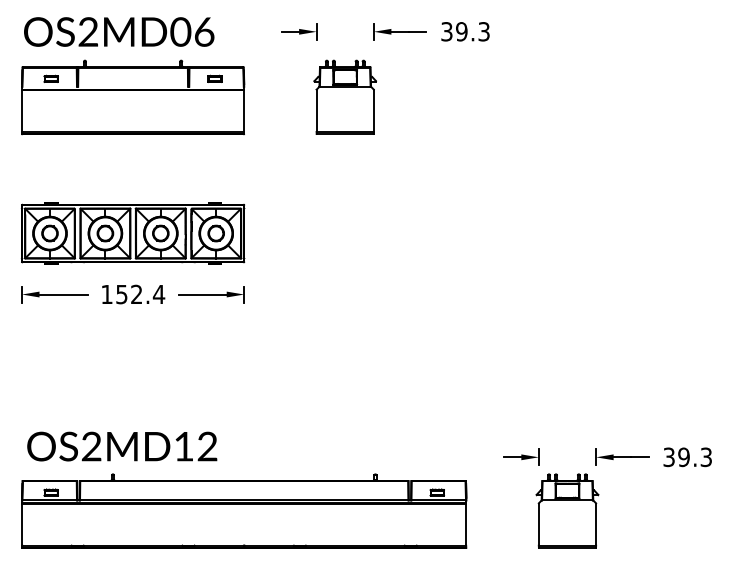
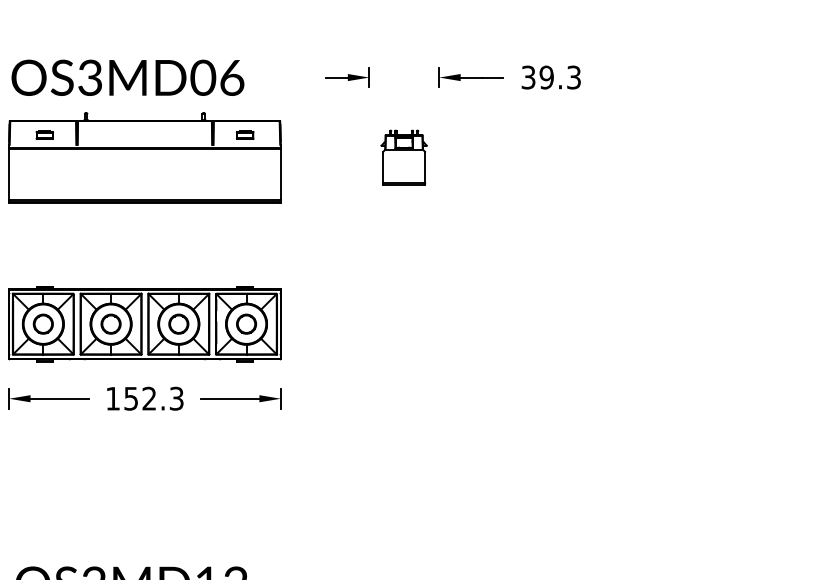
text: (87, 32) -> (89, 78), OS2MD06 -> OS3MD06
part: (344, 96) -> (403, 156), size x0.6
text: (158, 294) -> (175, 398), 152.4 -> 152.3

